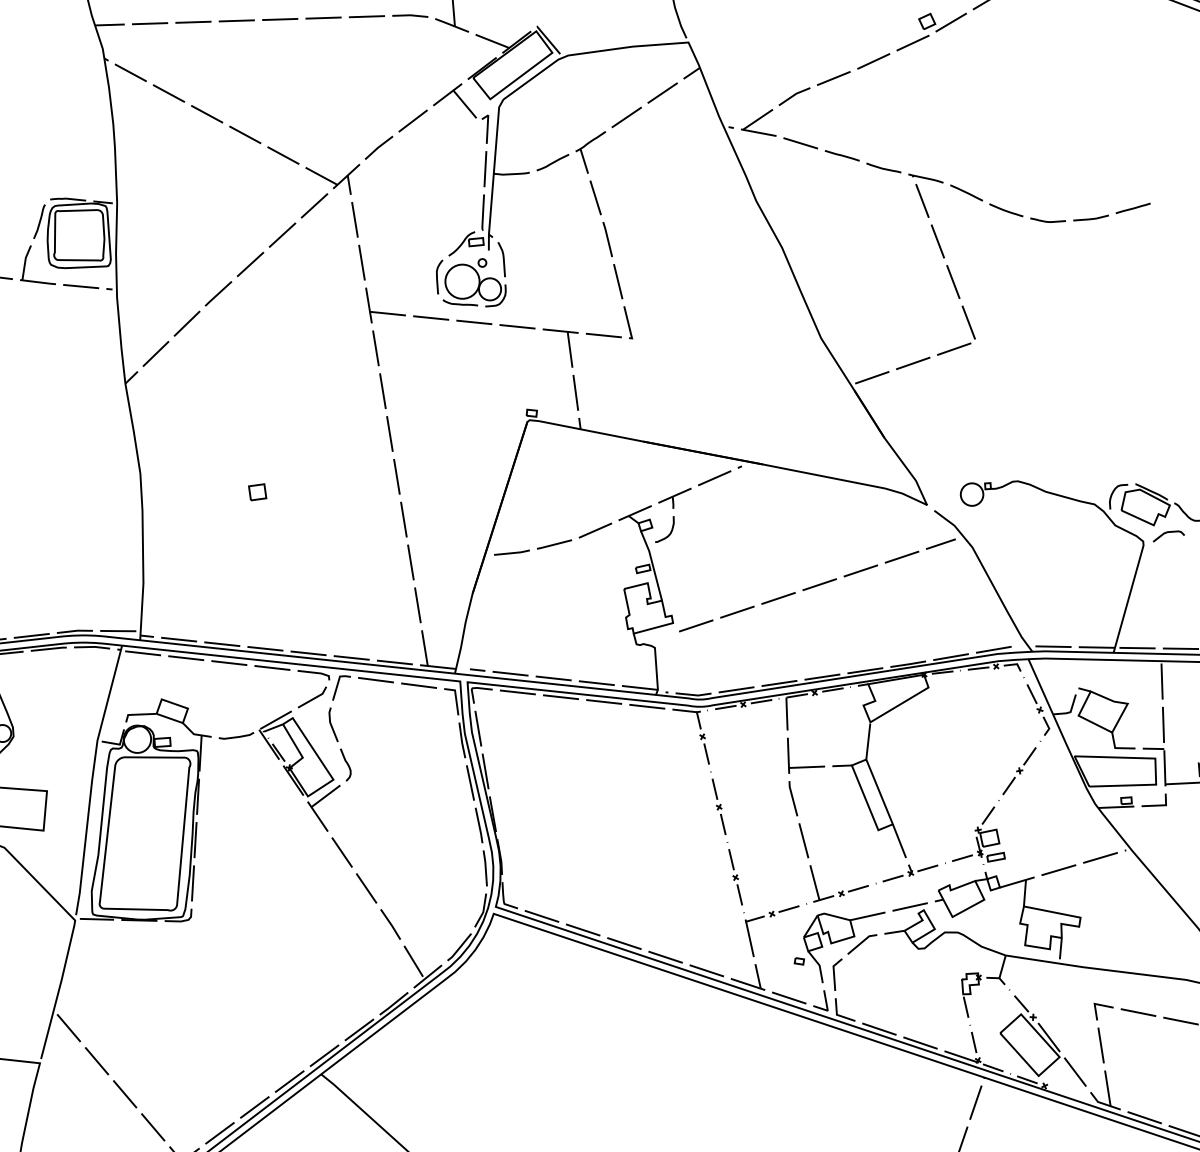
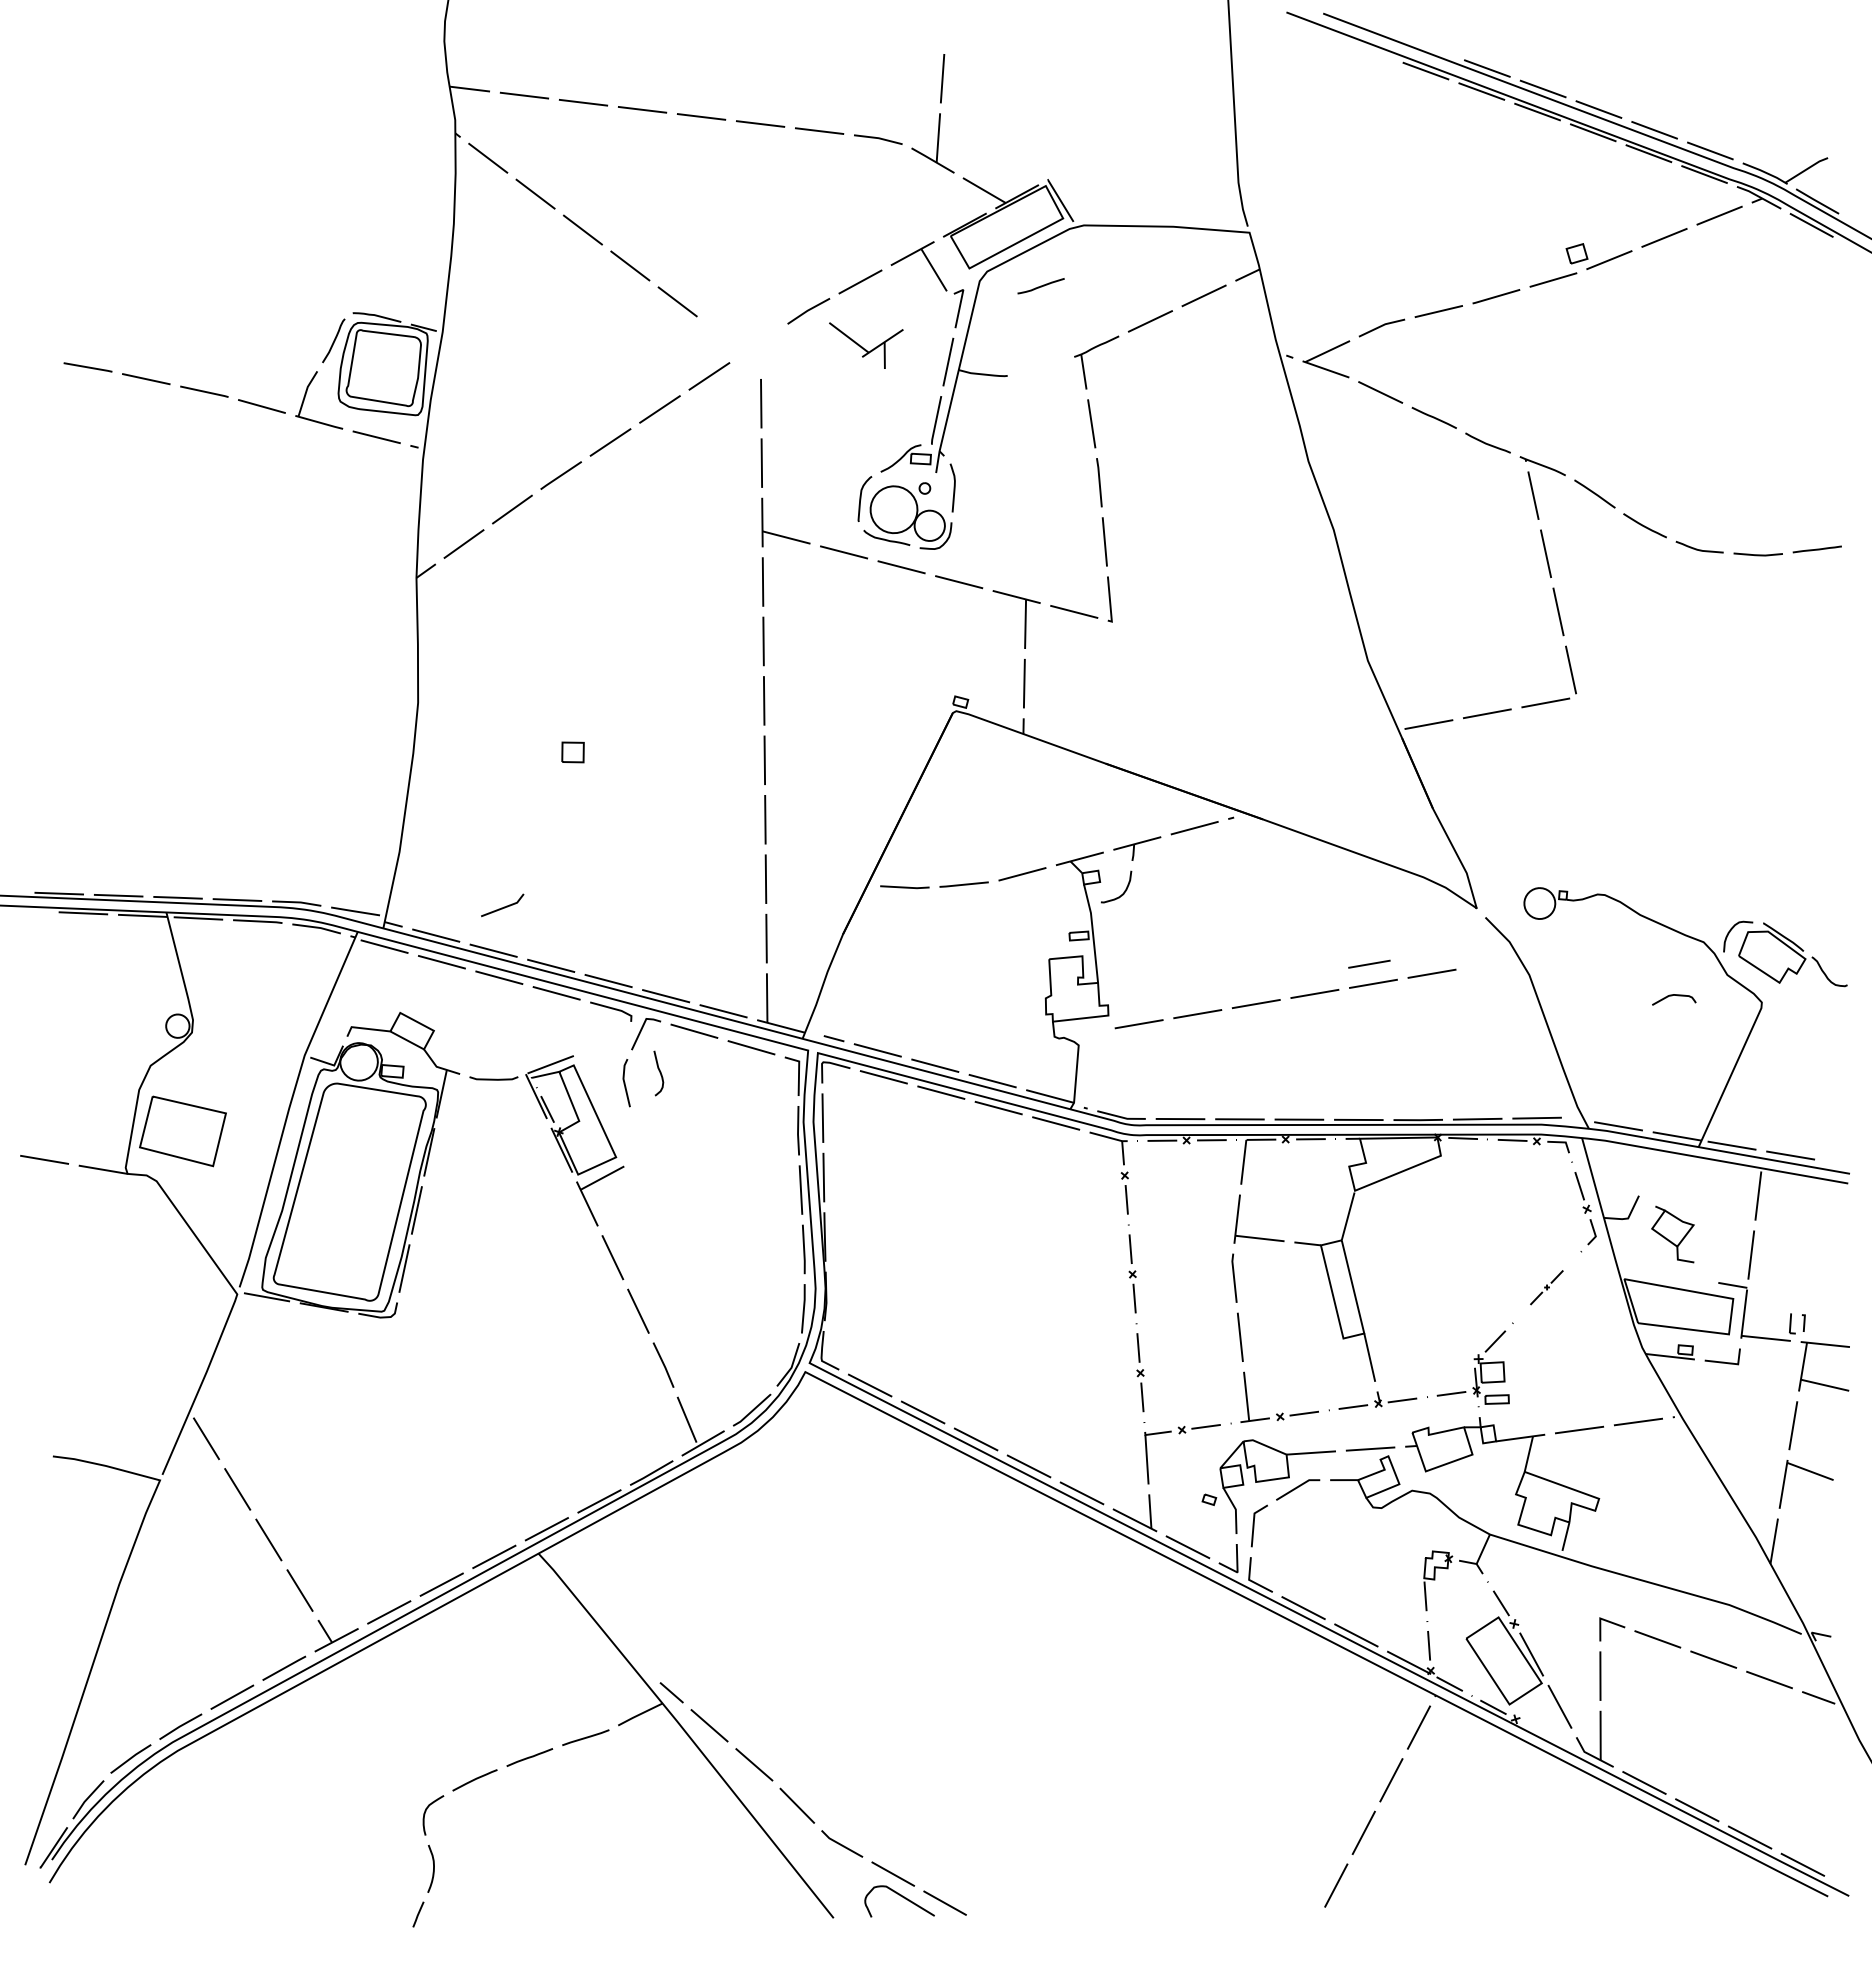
curve: (552, 162) -> (1040, 286), moved
part: (335, 179) -> (866, 345), moved
curve: (1166, 533) -> (1672, 996), moved
line: (940, 543) -> (1369, 963), moved
line: (312, 698) -> (502, 907), moved
part: (1104, 718) -> (1672, 1234), size x0.6
curve: (346, 764) -> (659, 1073), moved
part: (1019, 770) -> (1546, 1287), size x0.6

